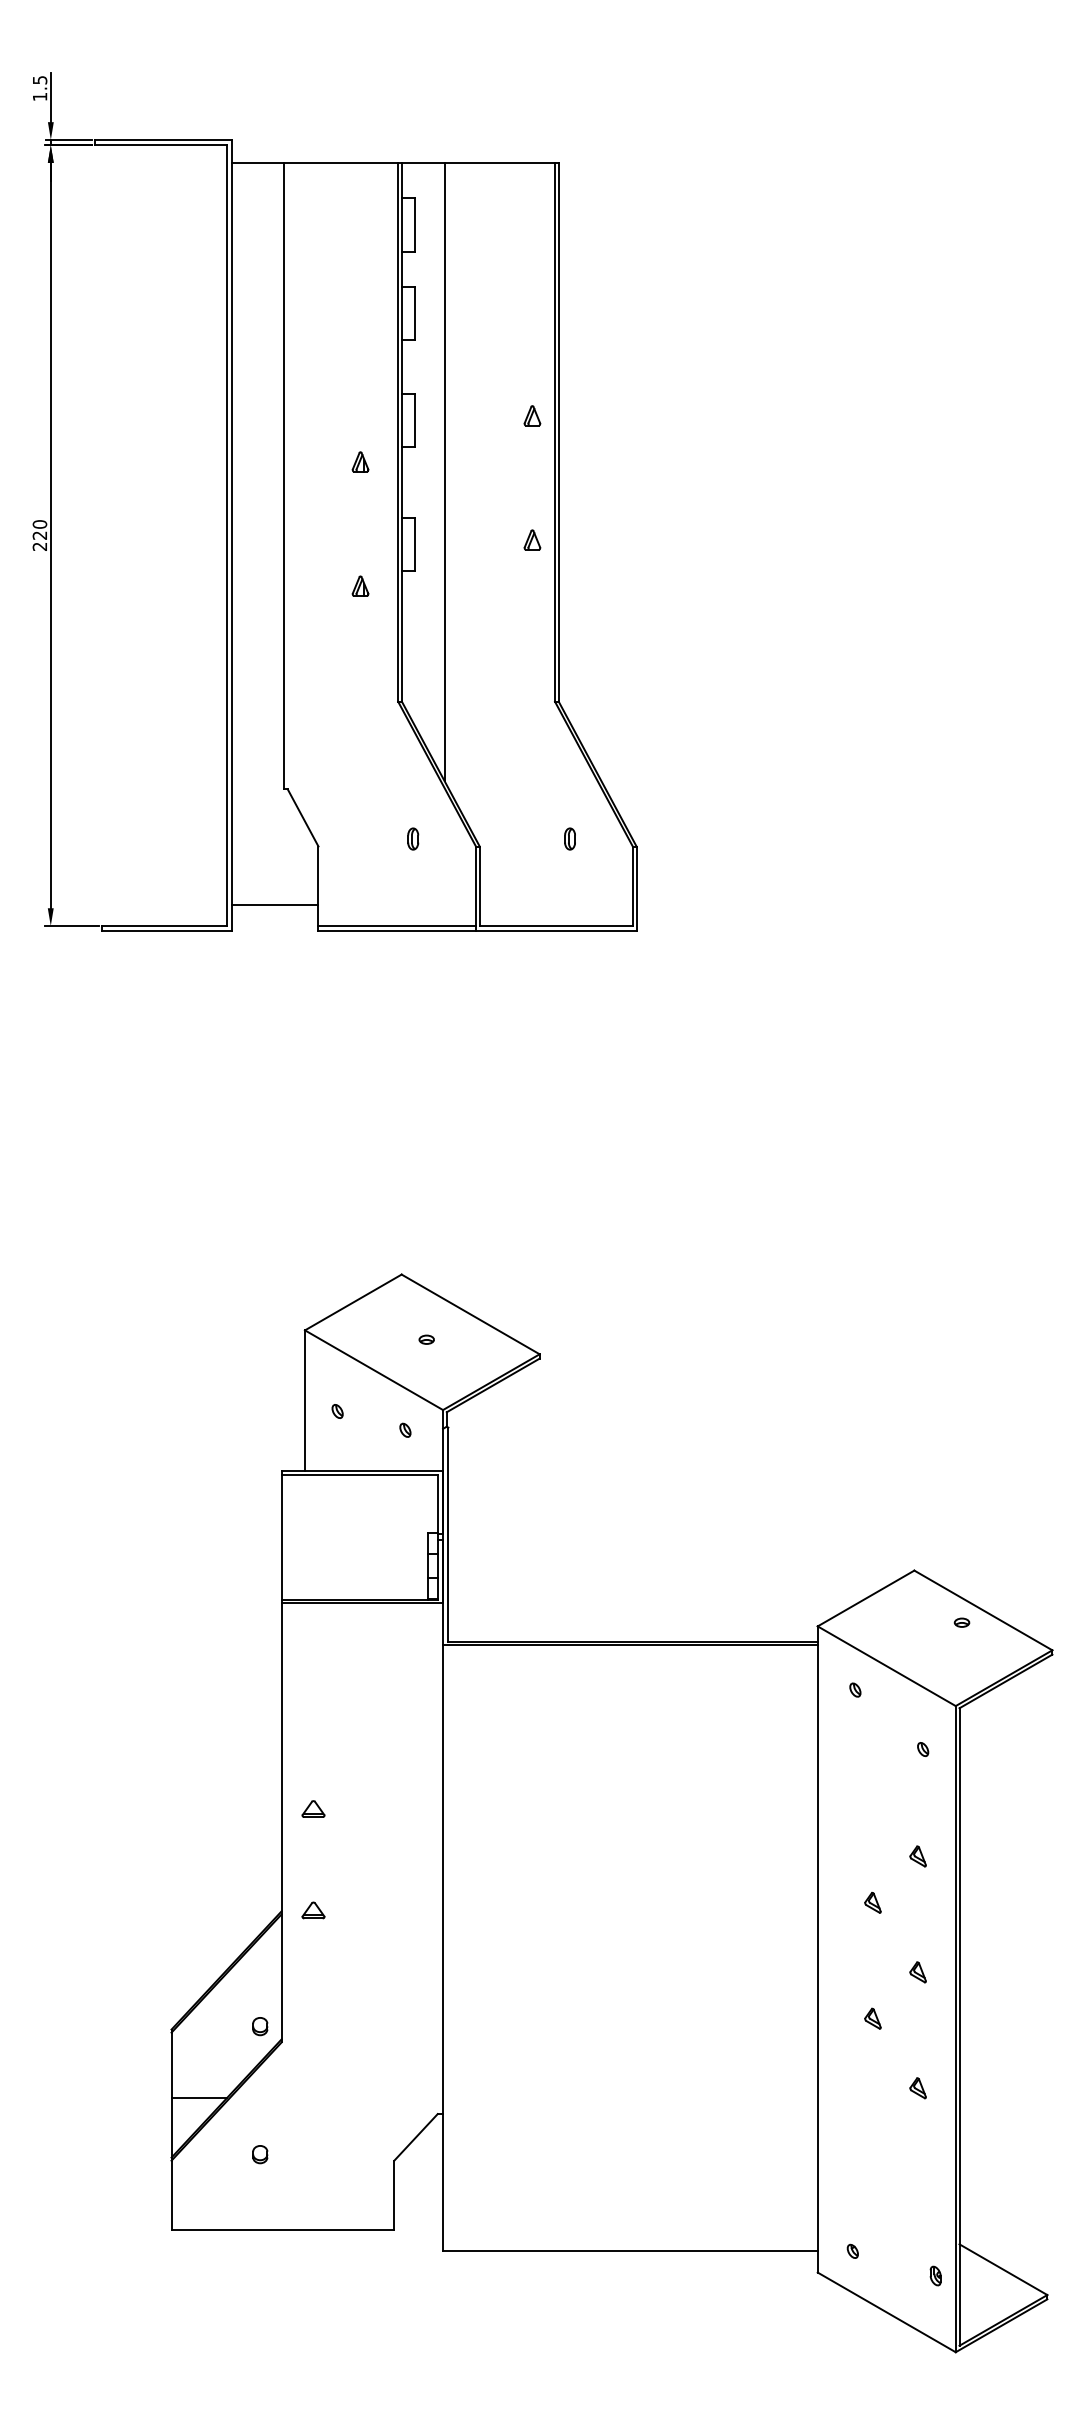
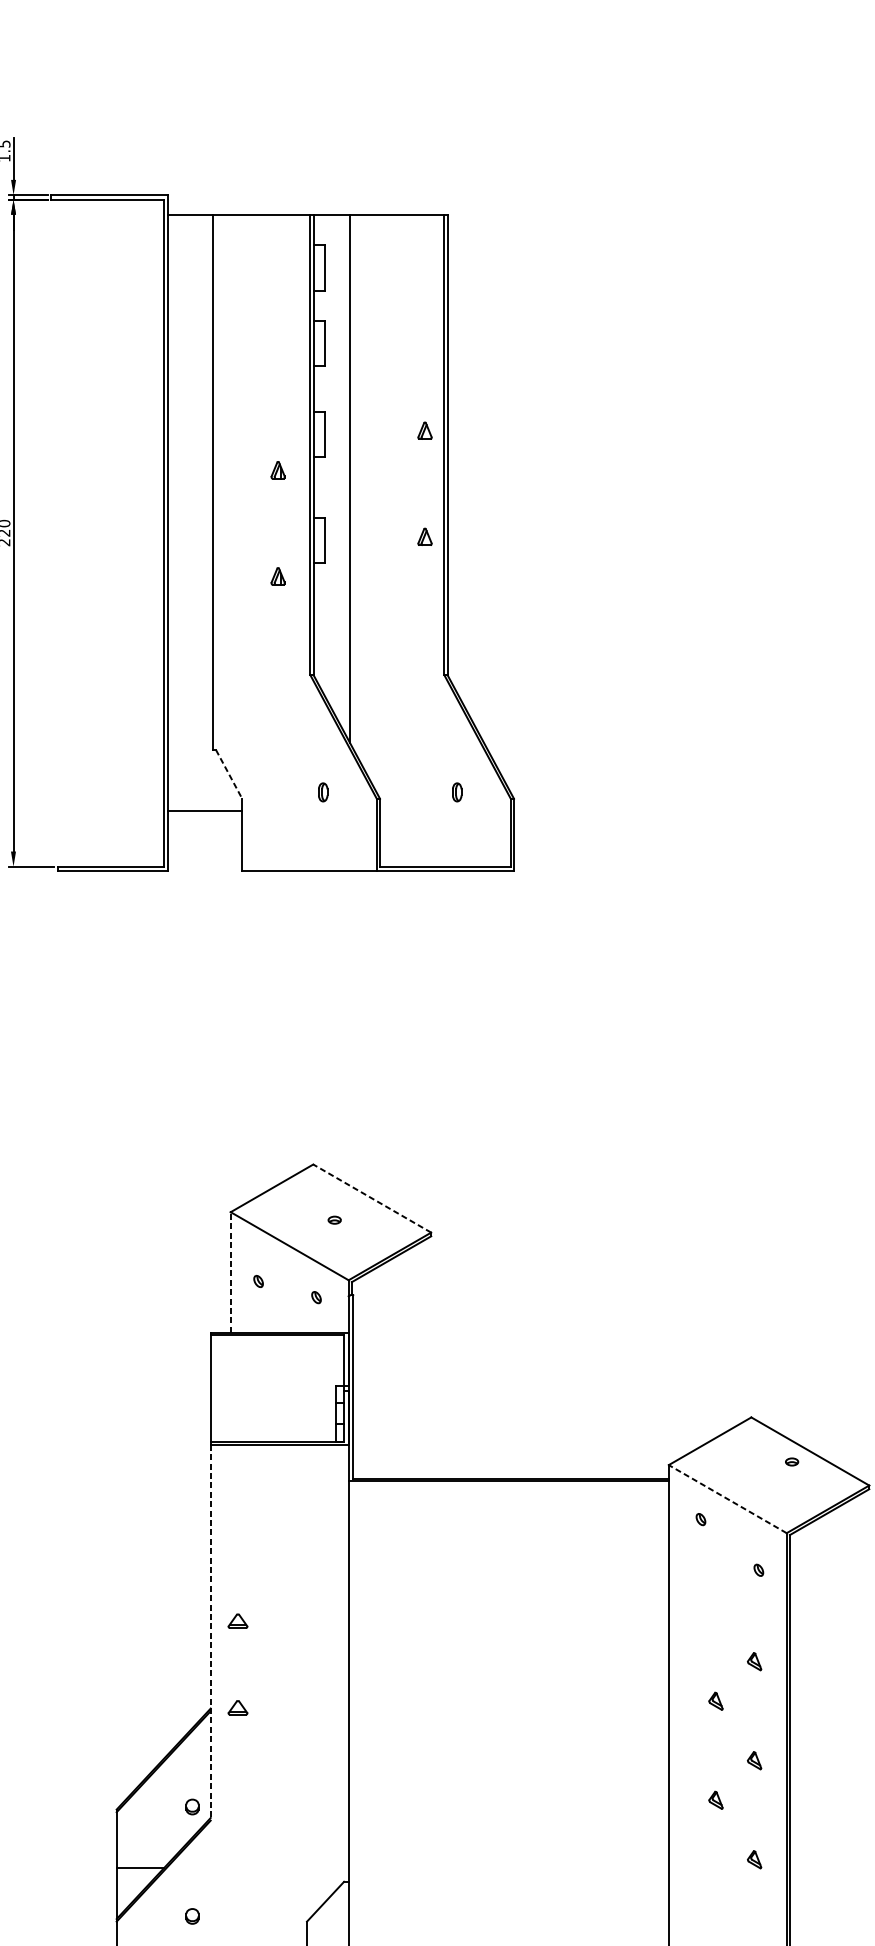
line: (303, 818) -> (229, 774), solid -> dashed
line: (274, 905) -> (204, 810), moved
line: (396, 926) -> (308, 867), removed
line: (470, 1314) -> (372, 1198), solid -> dashed
line: (305, 1400) -> (231, 1272), solid -> dashed
line: (886, 1666) -> (727, 1499), solid -> dashed
line: (281, 1822) -> (210, 1632), solid -> dashed

